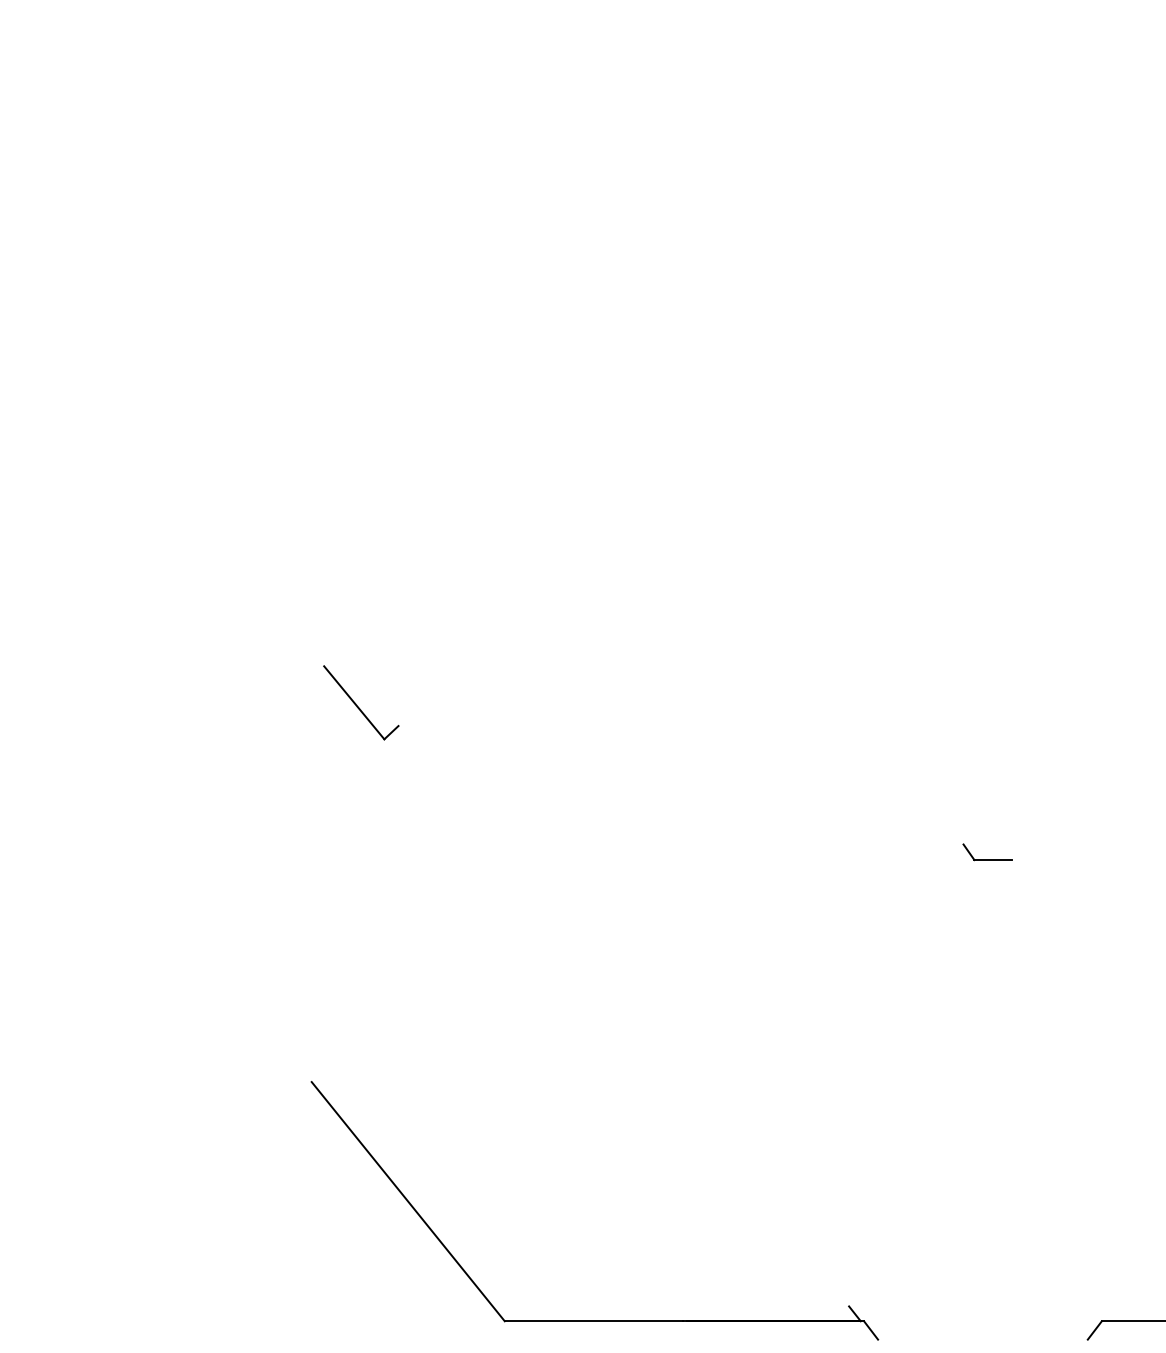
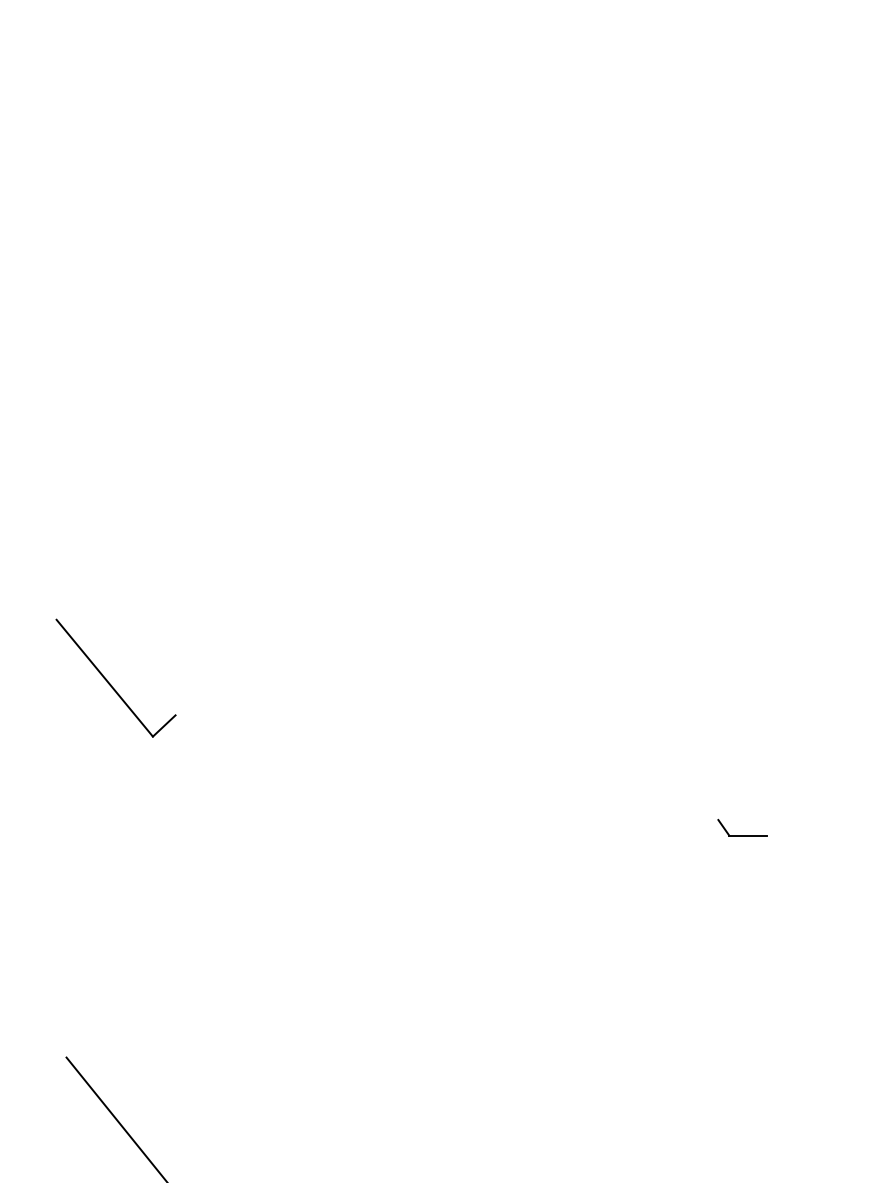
part: (361, 702) -> (116, 678), size x1.6

